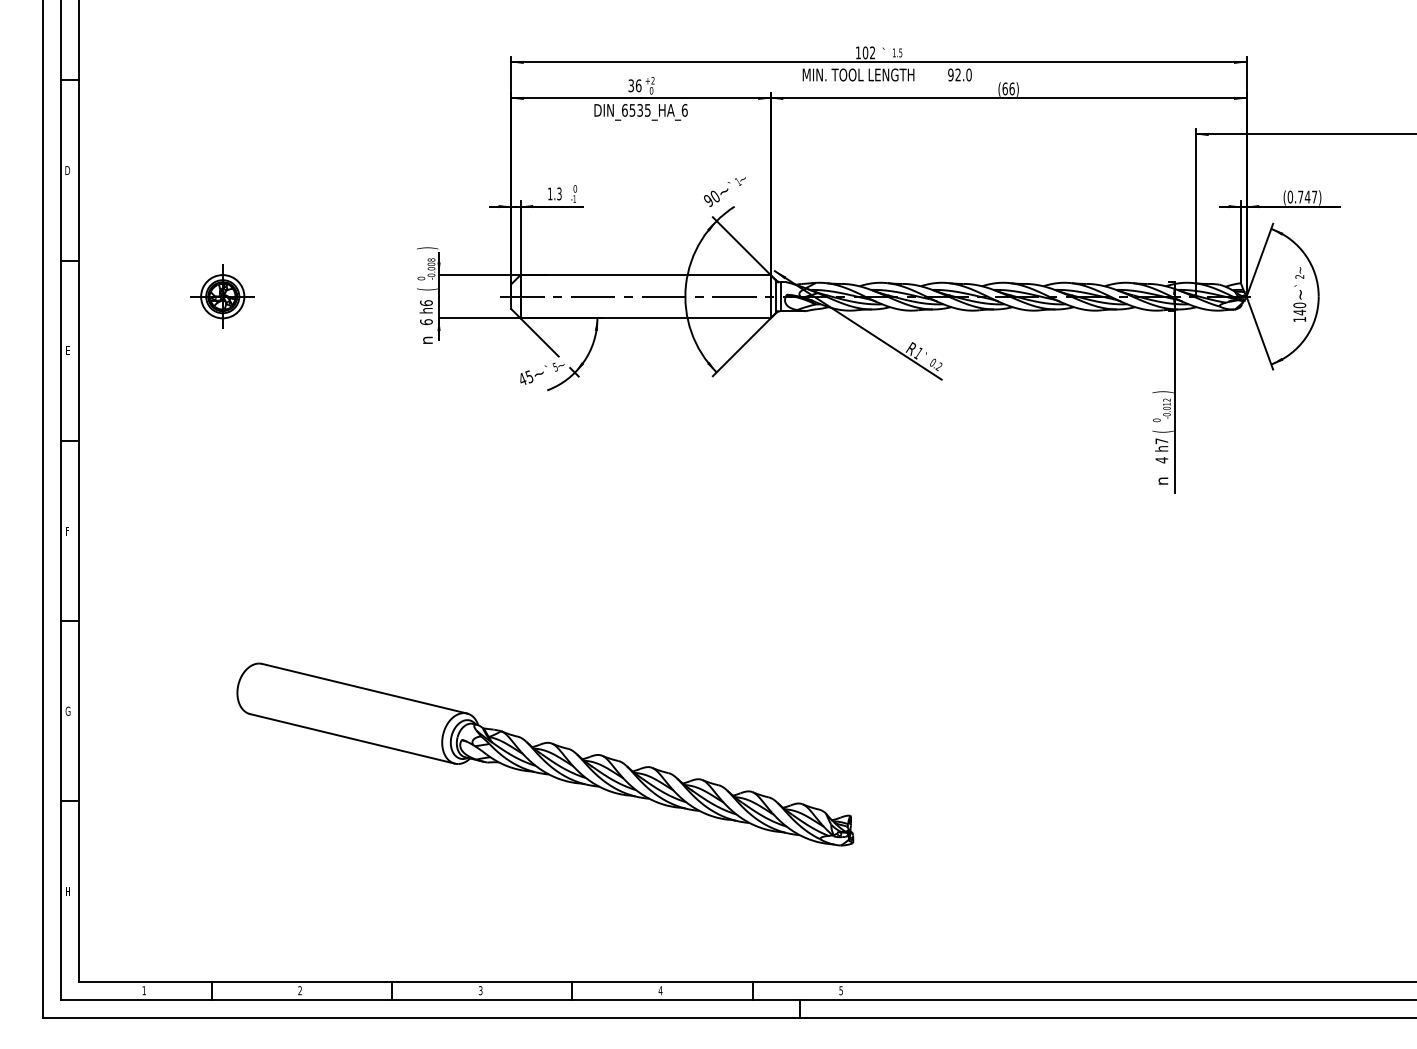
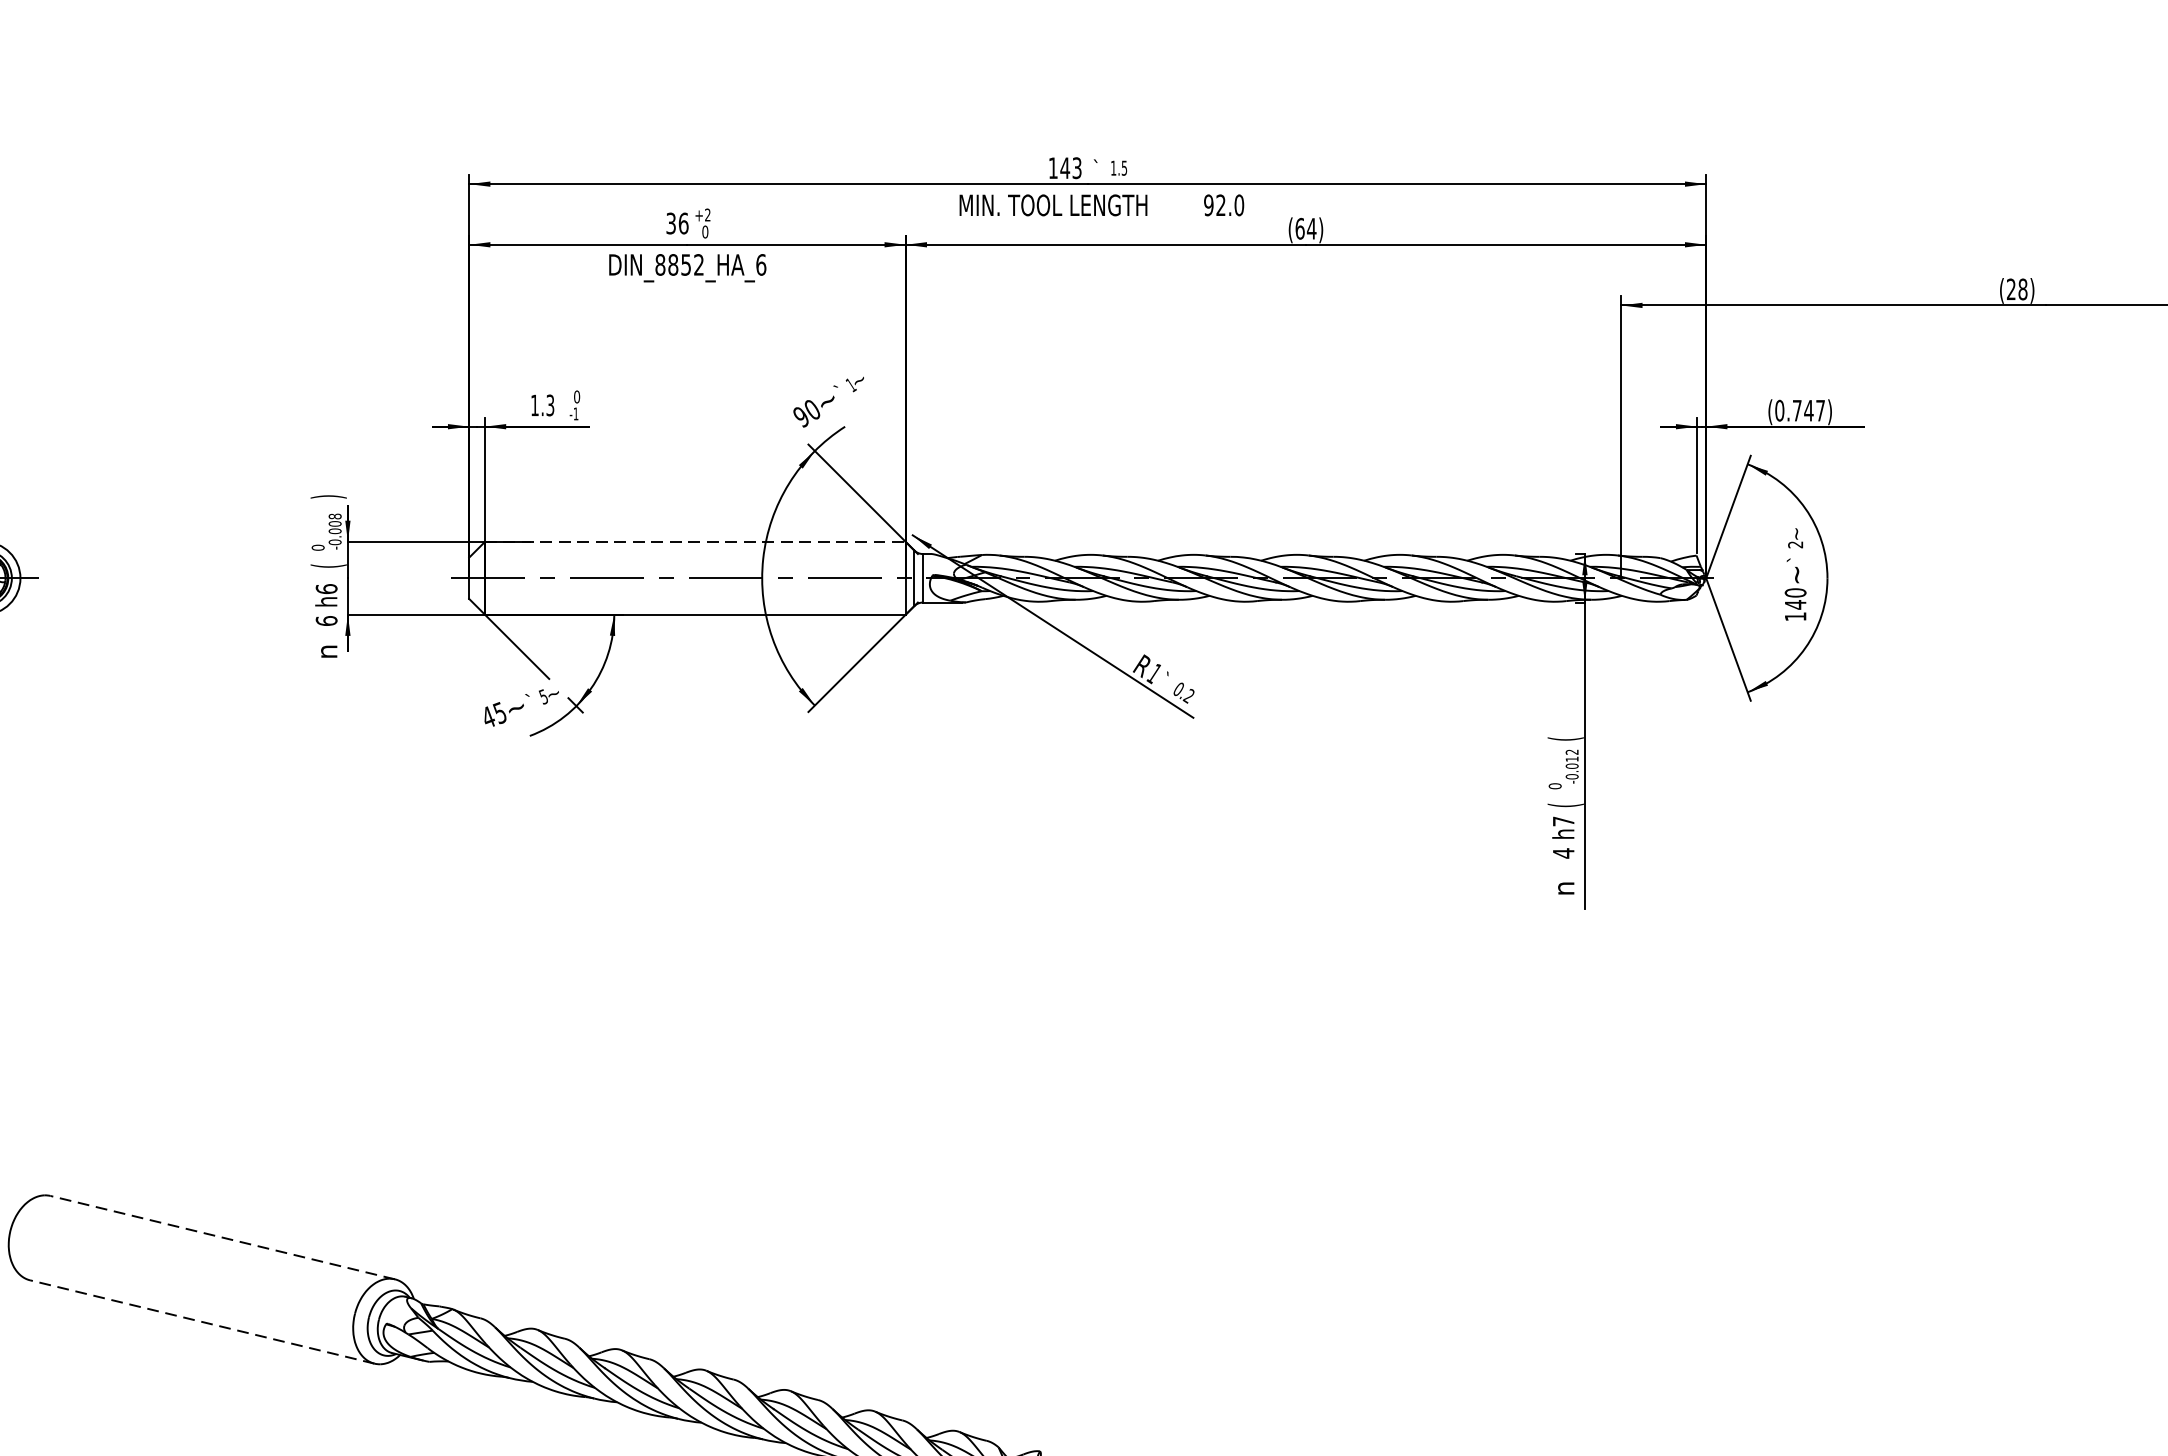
text: (868, 52) -> (1070, 167), 102 -> 143
text: (1011, 88) -> (1310, 228), (66) -> (64)
text: (636, 110) -> (679, 265), DIN_6535_HA_6 -> DIN_8852_HA_6
line: (646, 275) -> (696, 542), solid -> dashed
text: (1162, 392) -> (1564, 739), ) -> (
line: (364, 688) -> (222, 1237), solid -> dashed
line: (352, 738) -> (202, 1321), solid -> dashed

